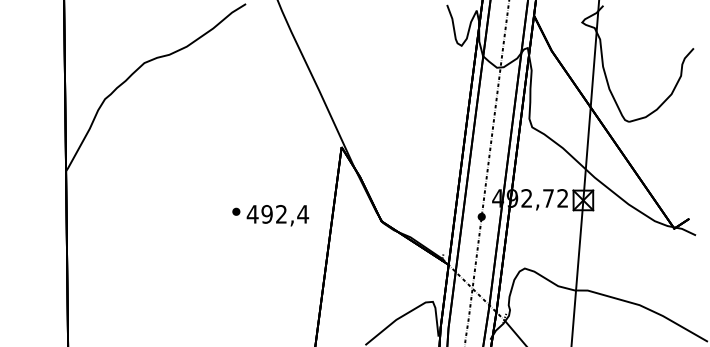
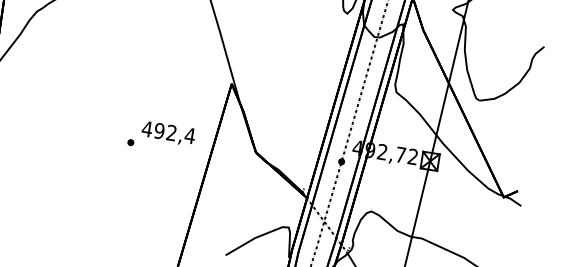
part: (236, 211) -> (131, 142), moved

